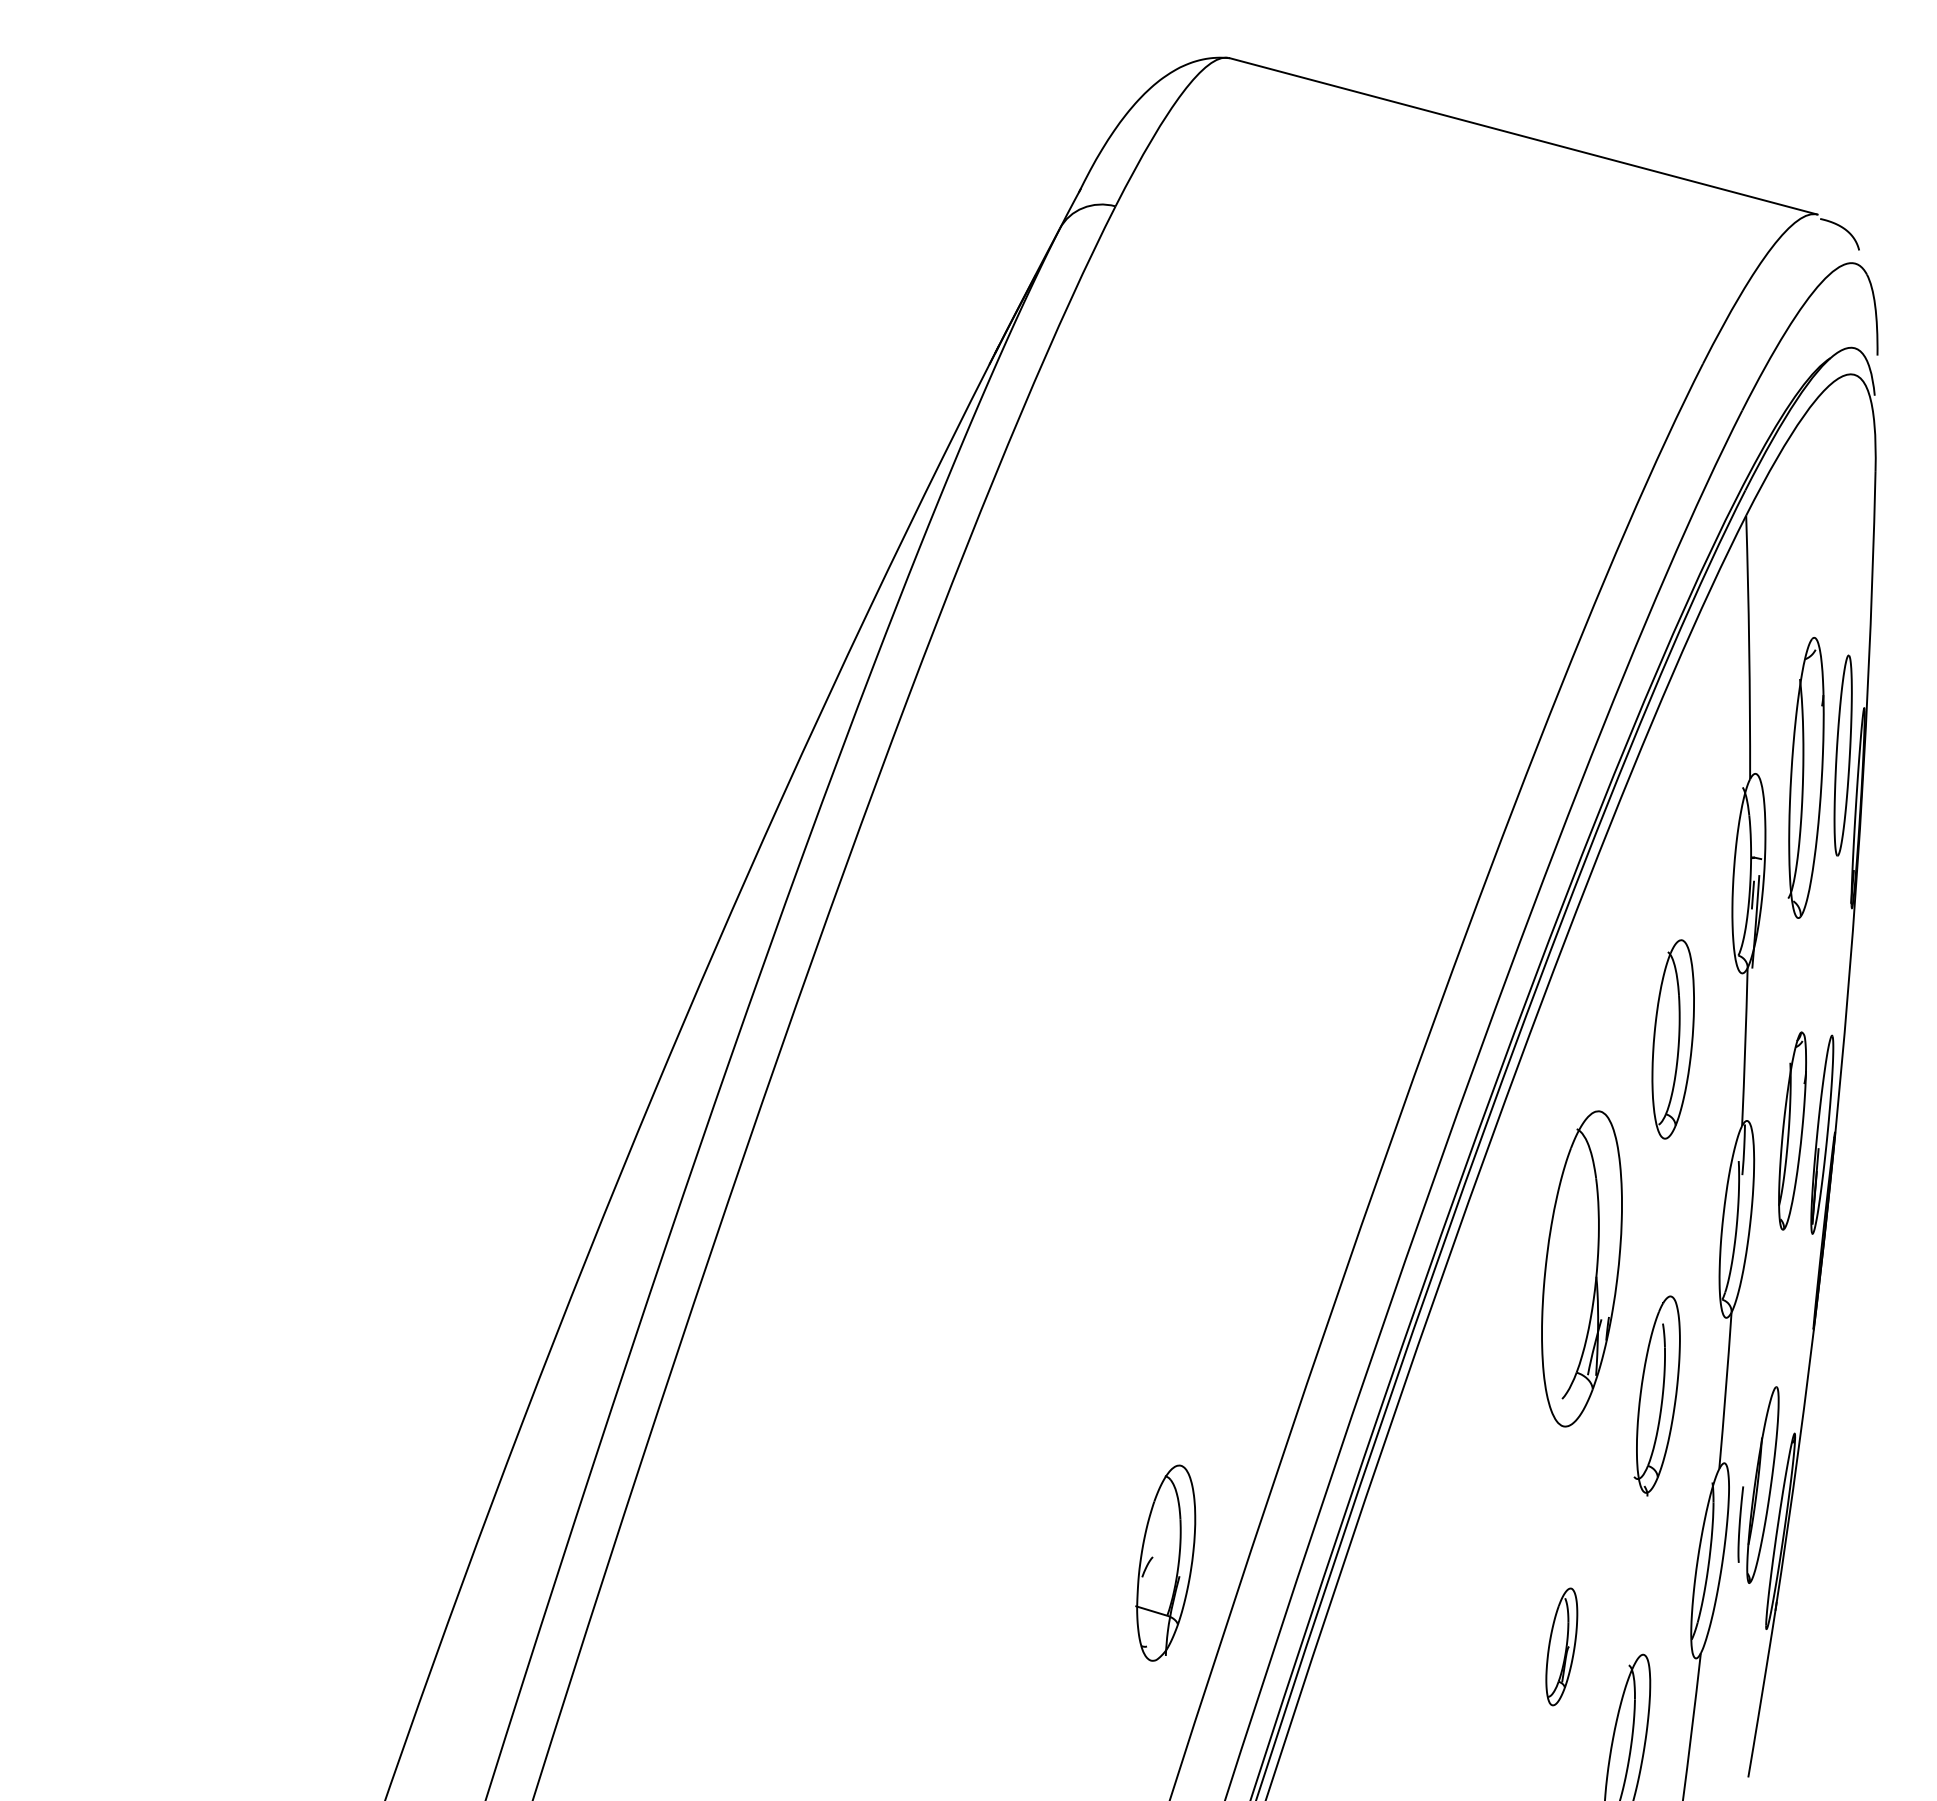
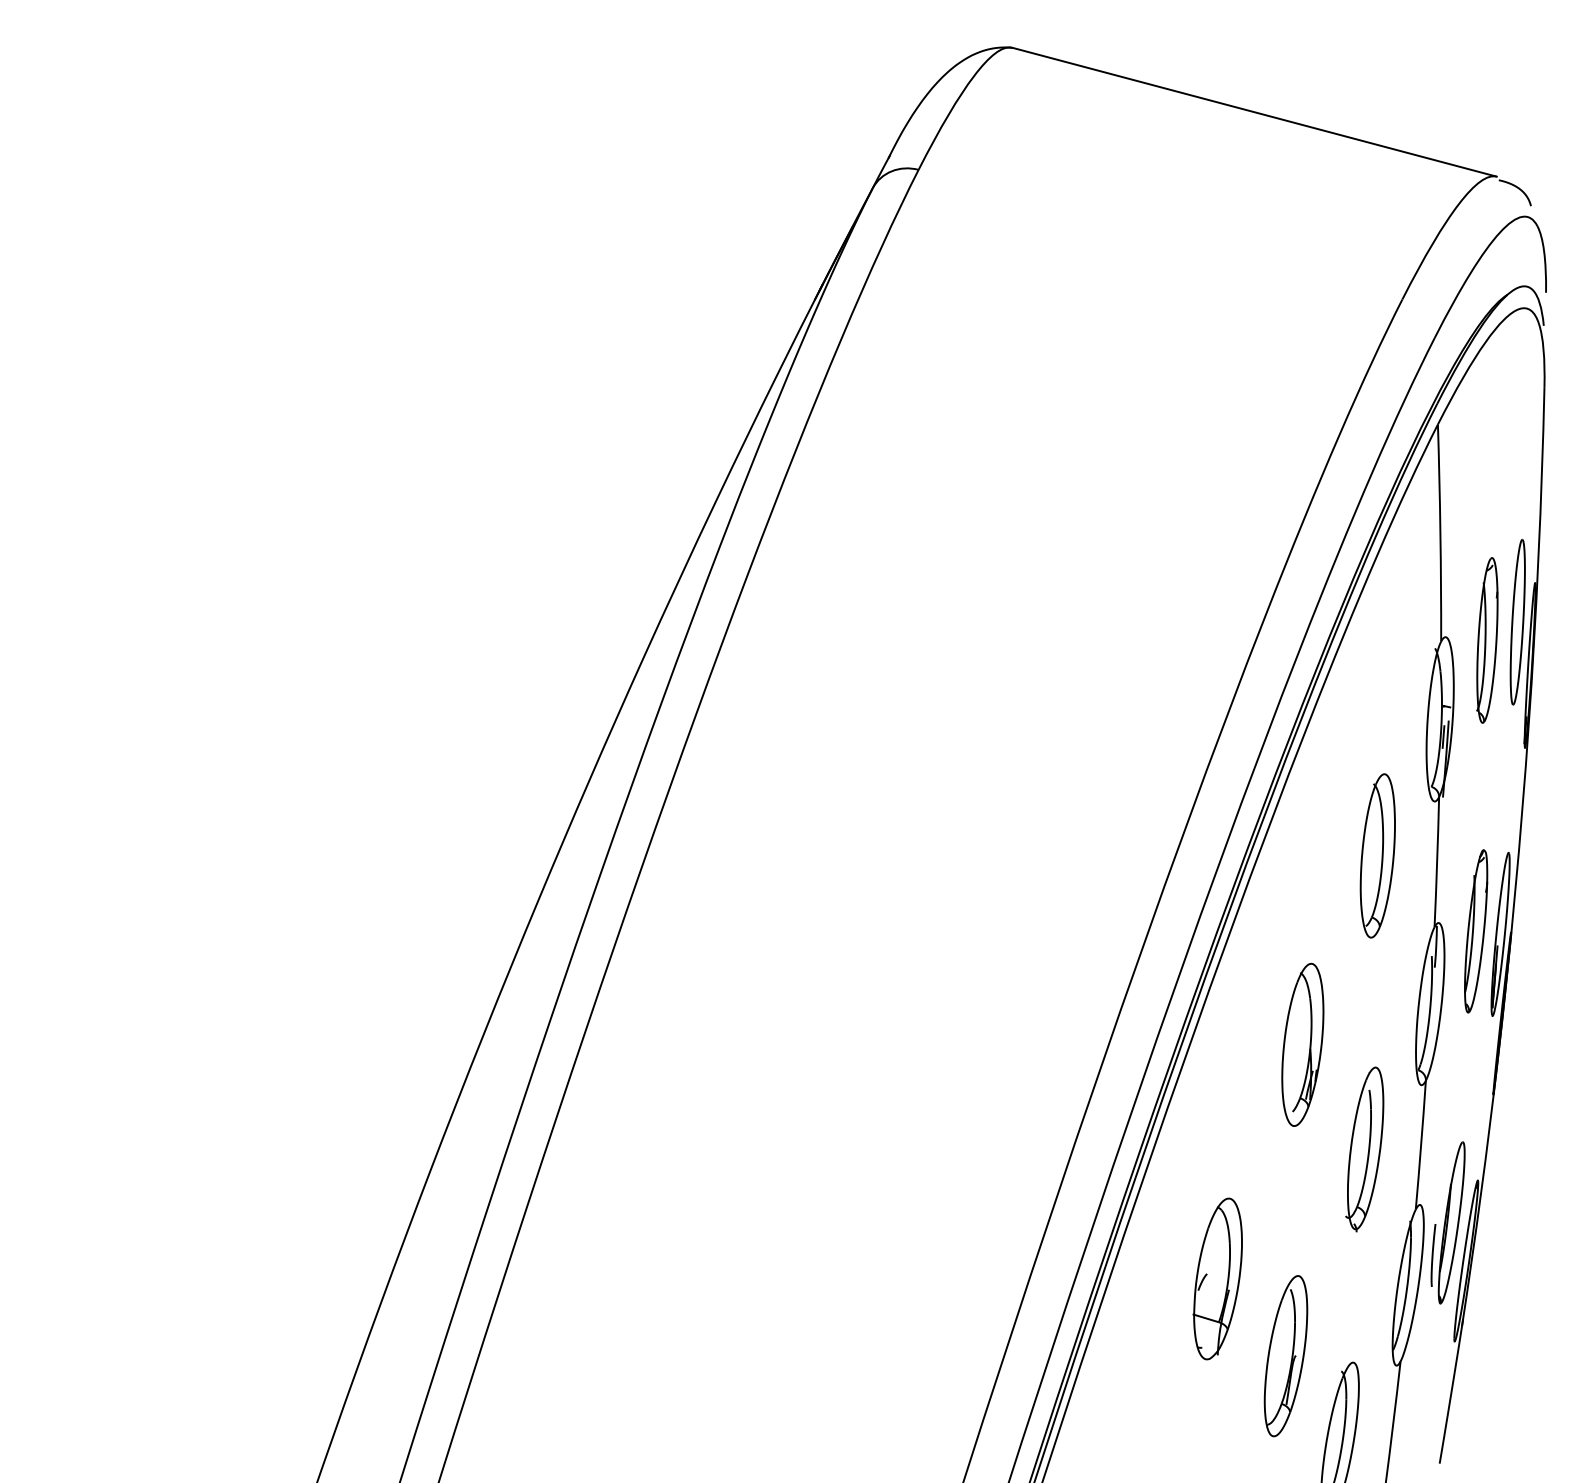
part: (1805, 777) -> (1486, 640), size x0.71
part: (1582, 1268) -> (1303, 1044), size x0.62
part: (1165, 1562) -> (1217, 1278), moved
part: (1561, 1646) -> (1285, 1355), size x1.67

